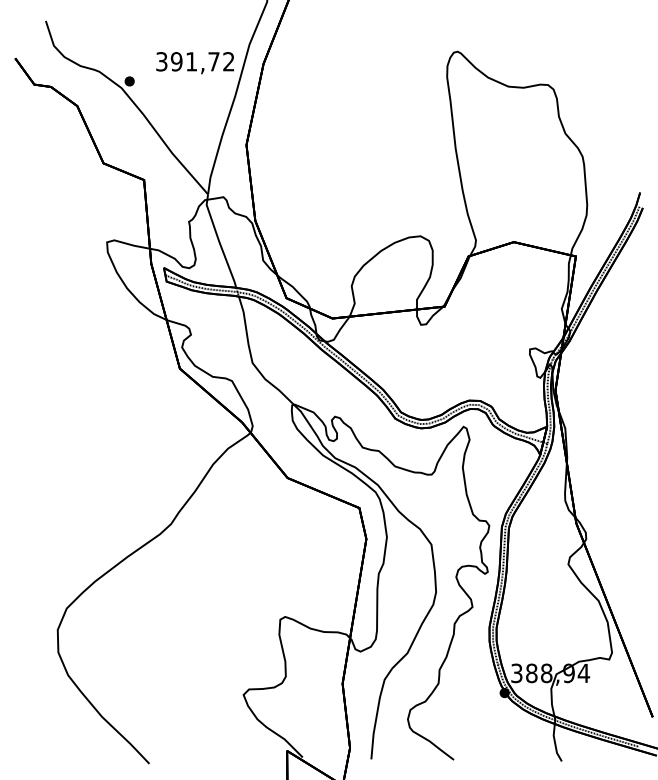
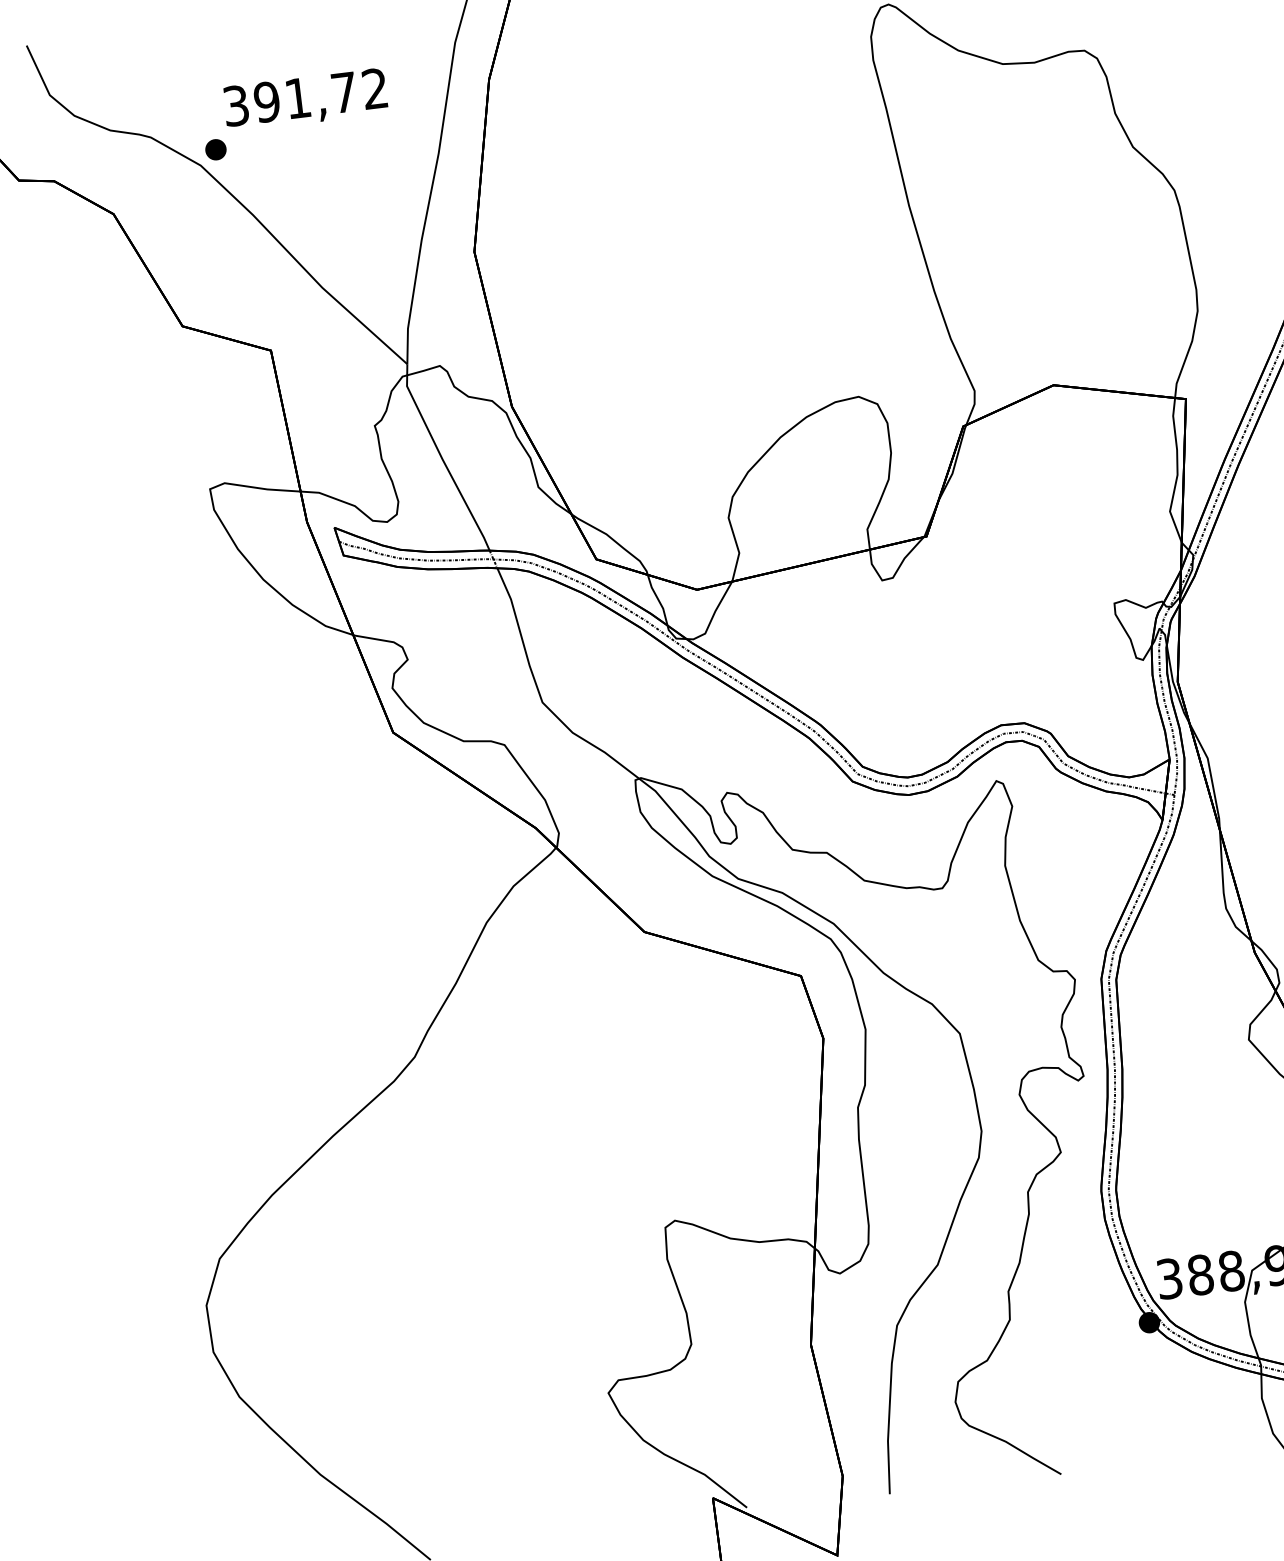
text: (194, 63) -> (304, 101), moved

